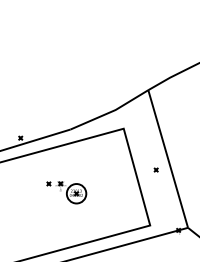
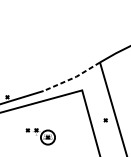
line: (111, 111) -> (73, 77), solid -> dashed

